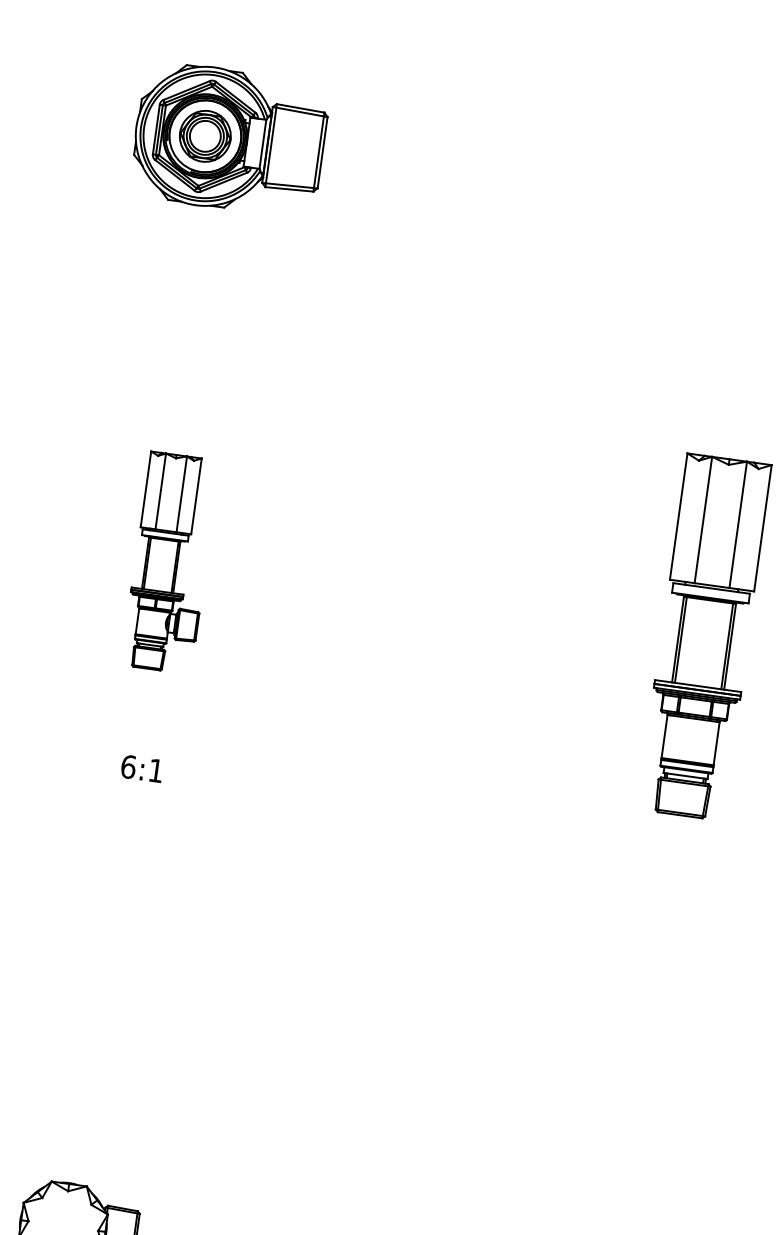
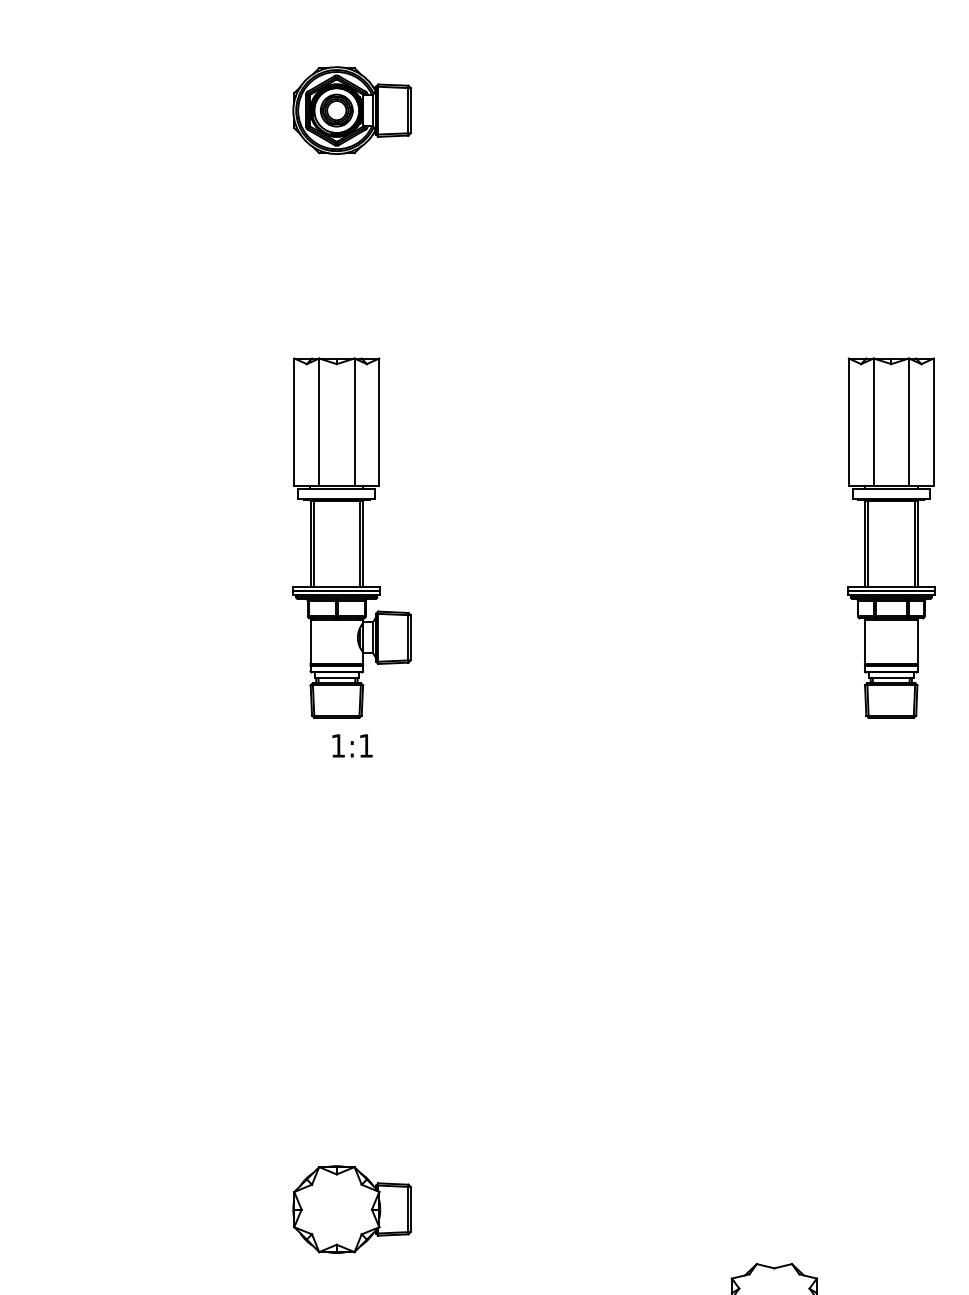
part: (228, 139) -> (351, 110), size x0.62
part: (170, 562) -> (351, 537), size x1.67
text: (128, 766) -> (338, 745), 6:1 -> 1:1

